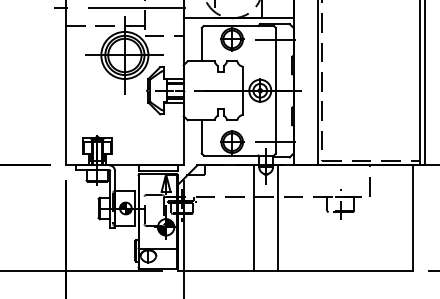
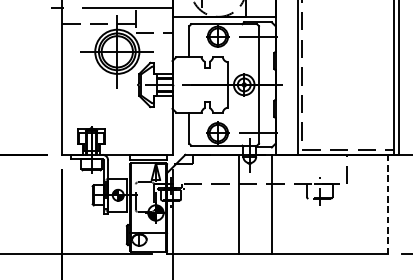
line: (277, 218) -> (271, 204), moved
line: (413, 218) -> (387, 204), solid -> dashed

